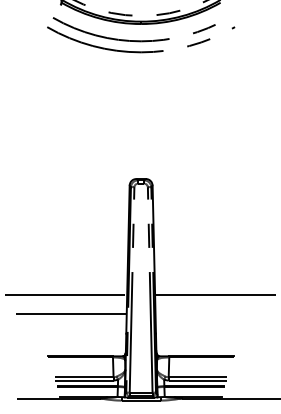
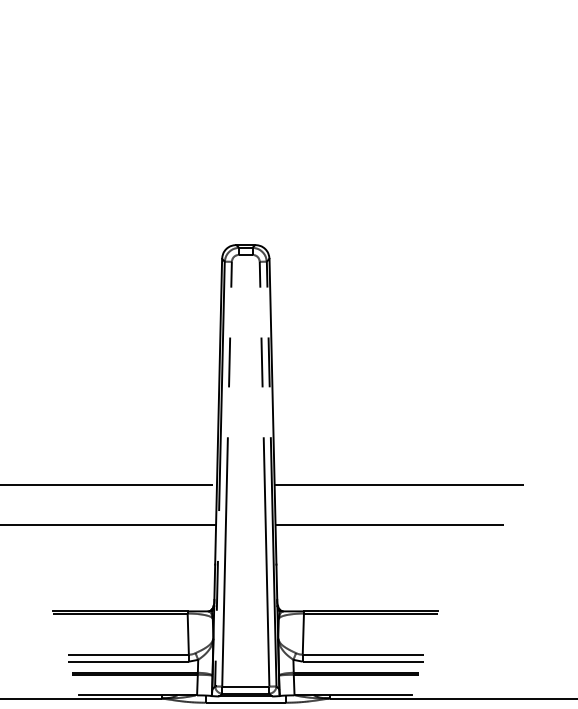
line: (210, 314) -> (389, 524), added

